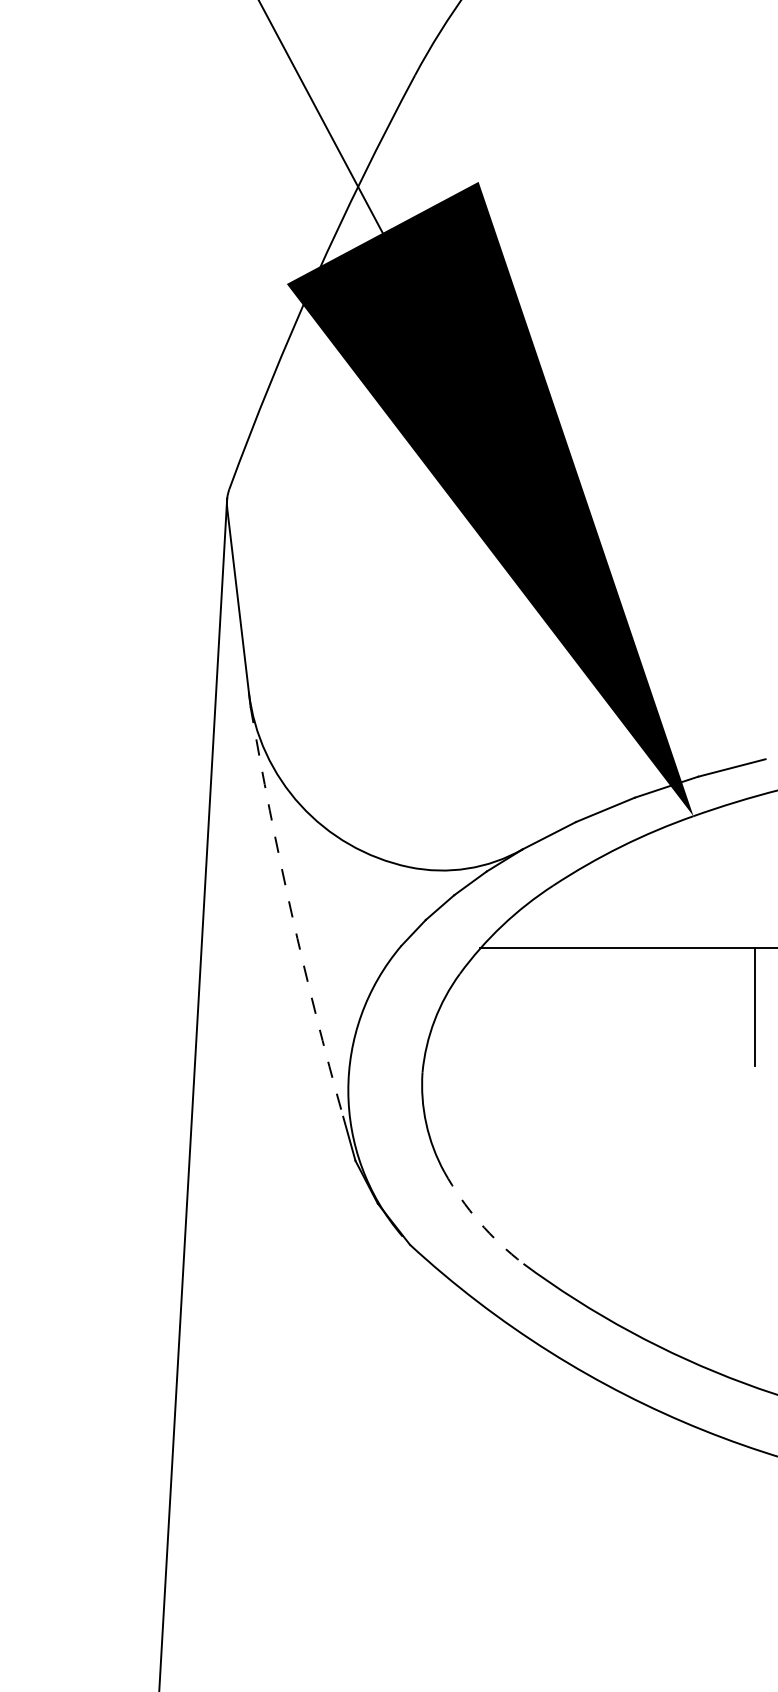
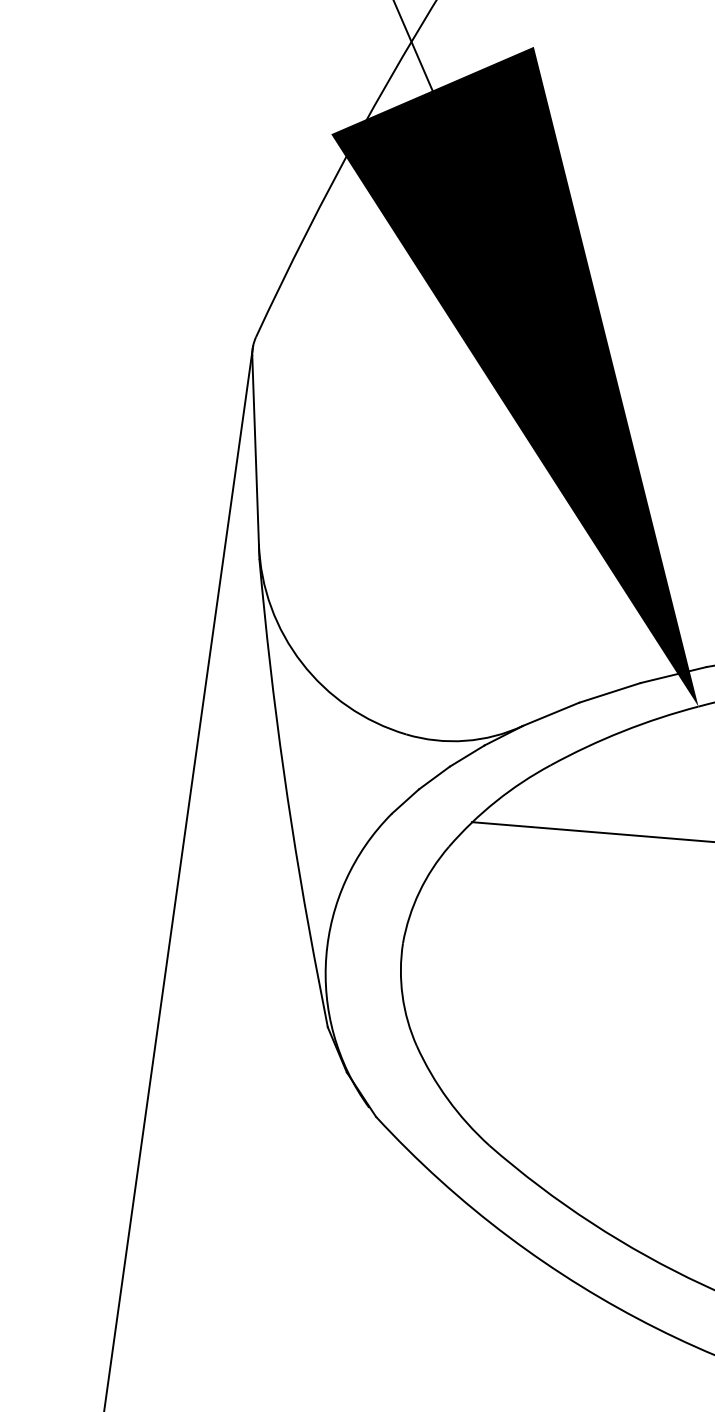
arc: (291, 913) -> (283, 771), dashed -> solid
arc: (479, 1222) -> (448, 1099), dashed -> solid

